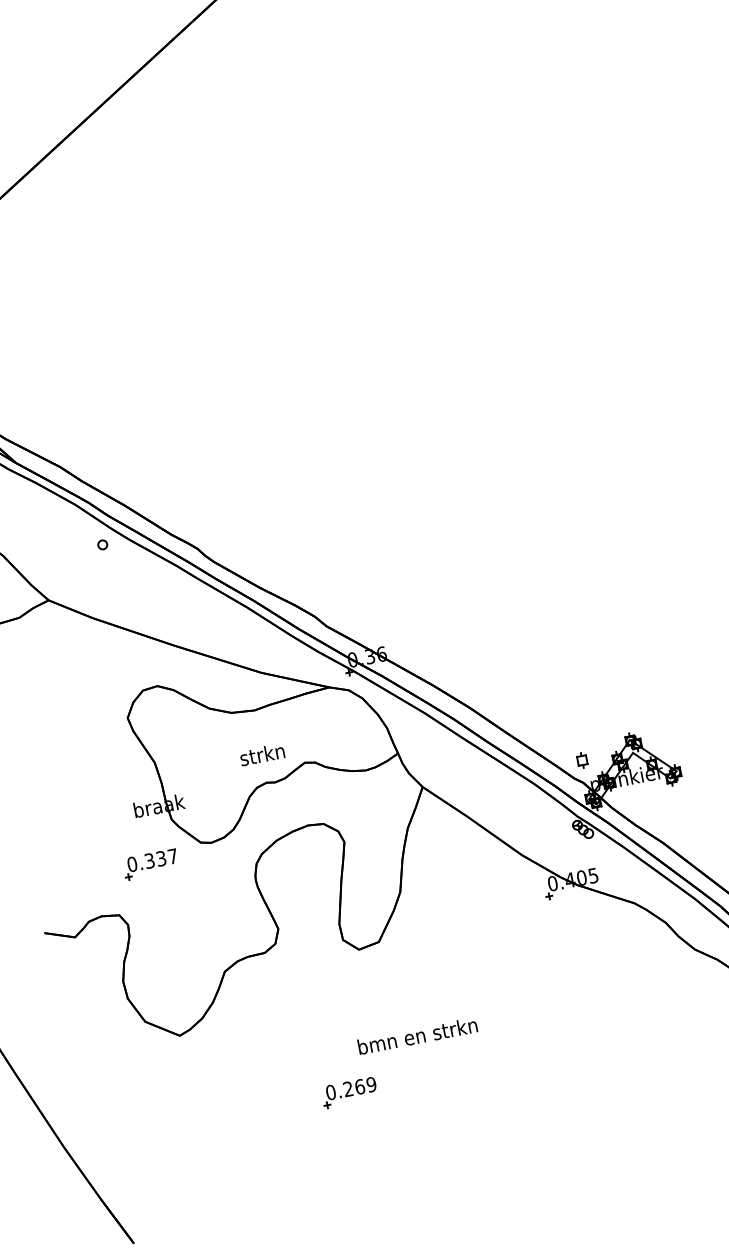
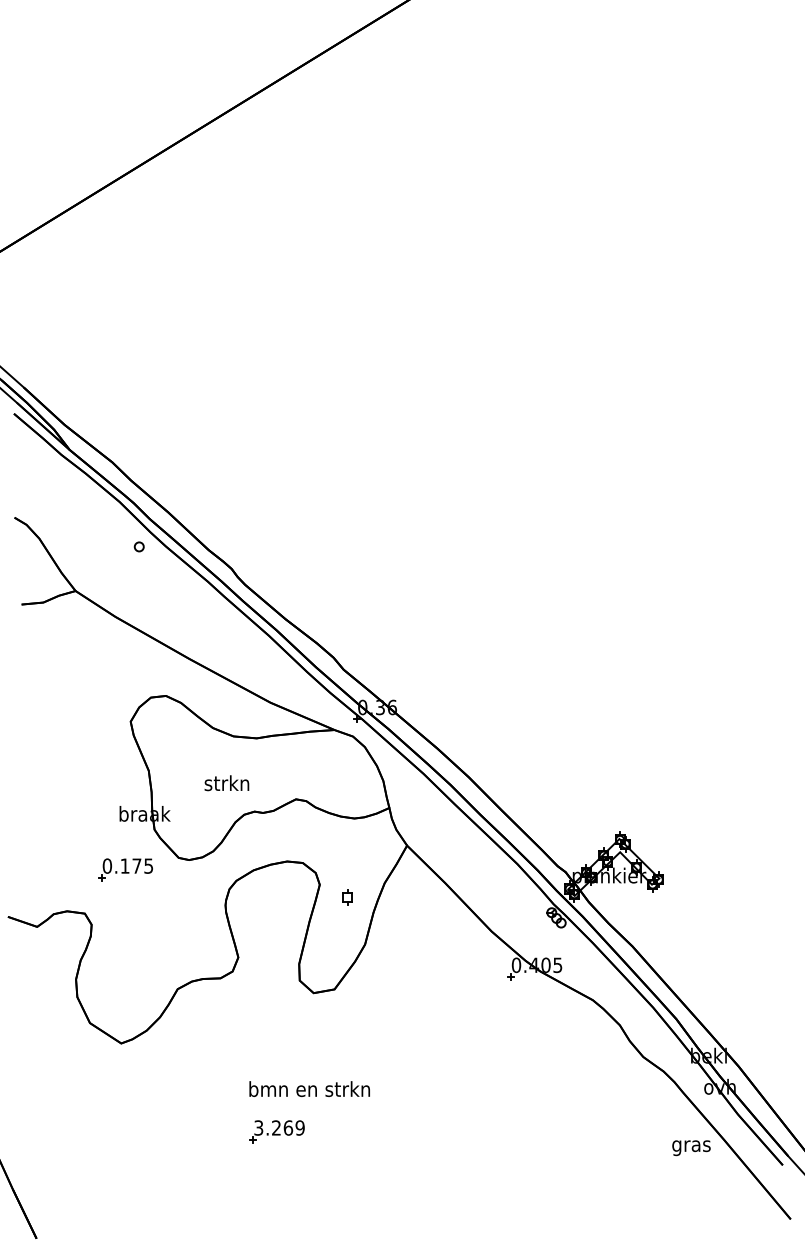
text: (261, 754) -> (226, 783), moved
part: (582, 761) -> (347, 897), moved
text: (160, 858) -> (136, 865), 0.337 -> 0.175
text: (417, 1035) -> (309, 1088), moved
text: (330, 1092) -> (258, 1127), 0.269 -> 3.269

